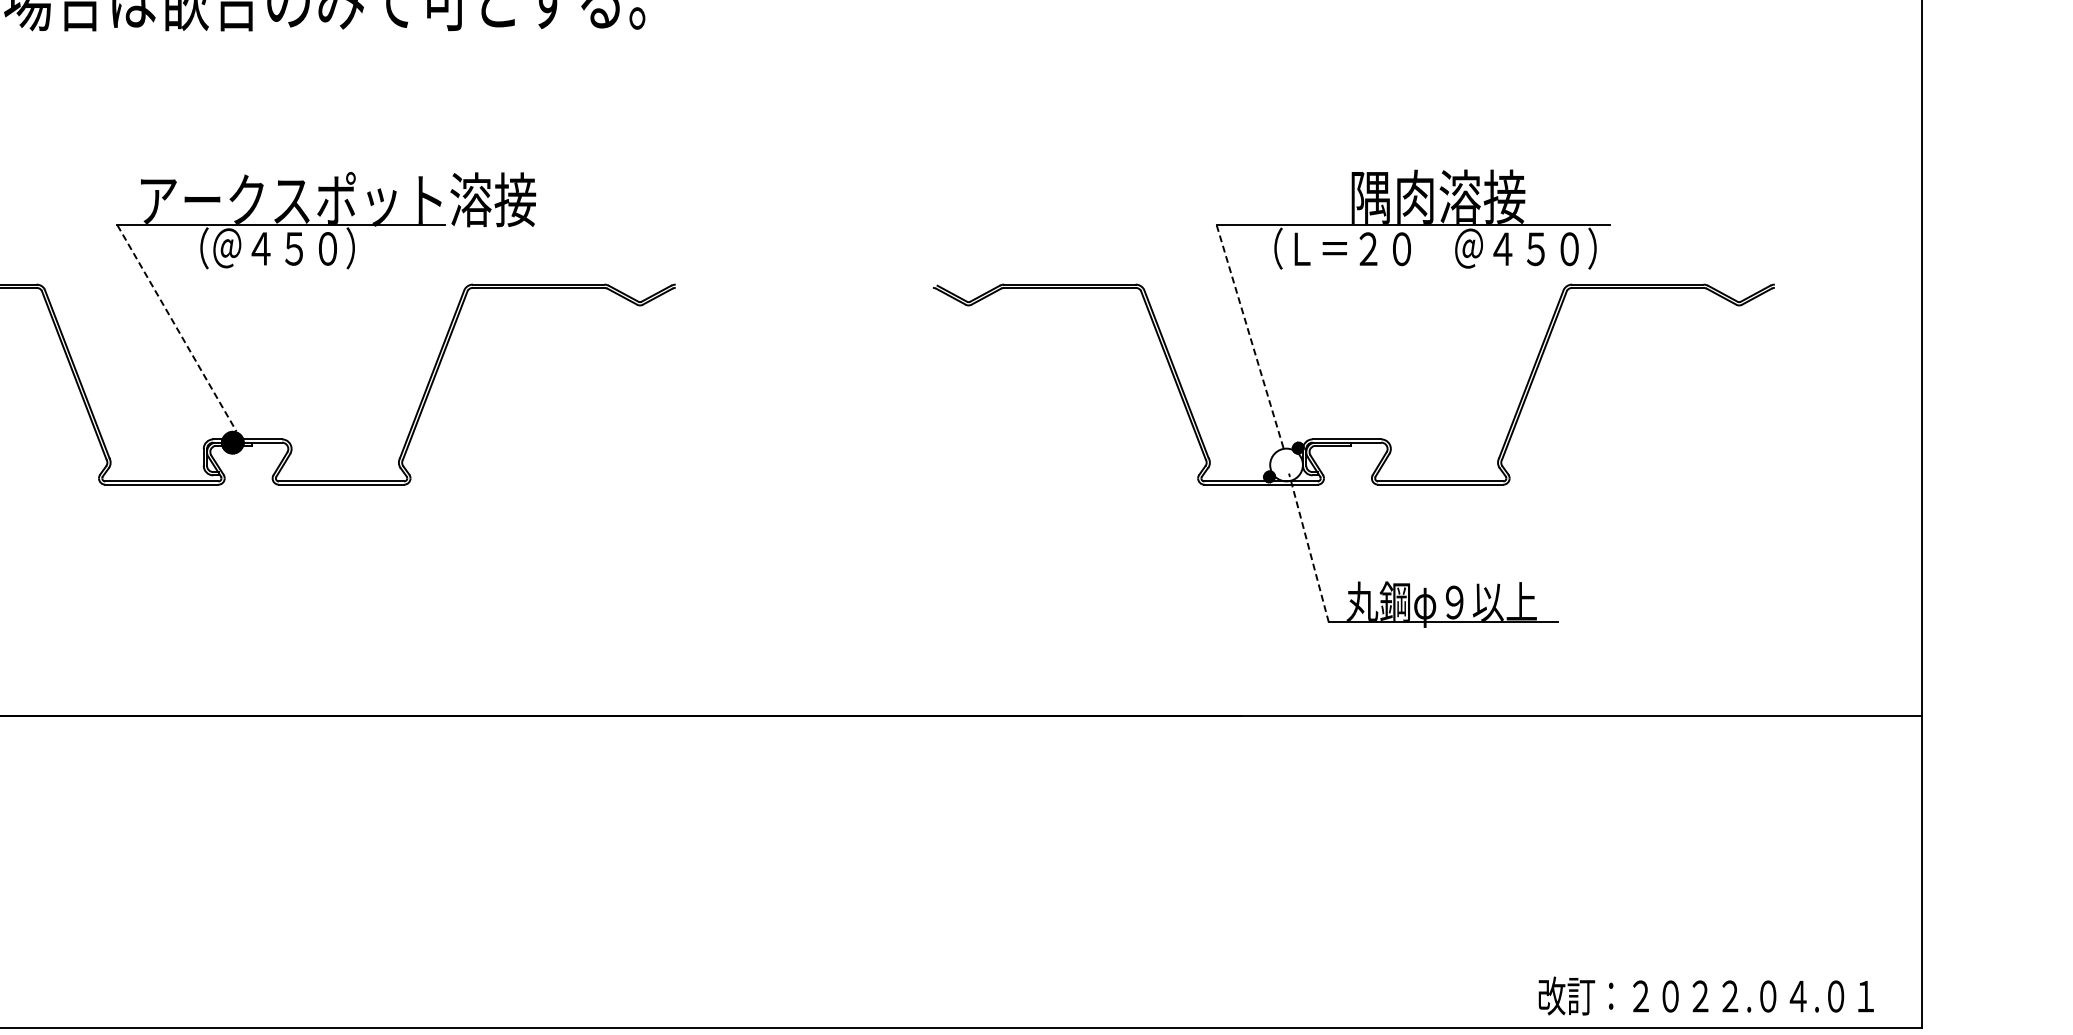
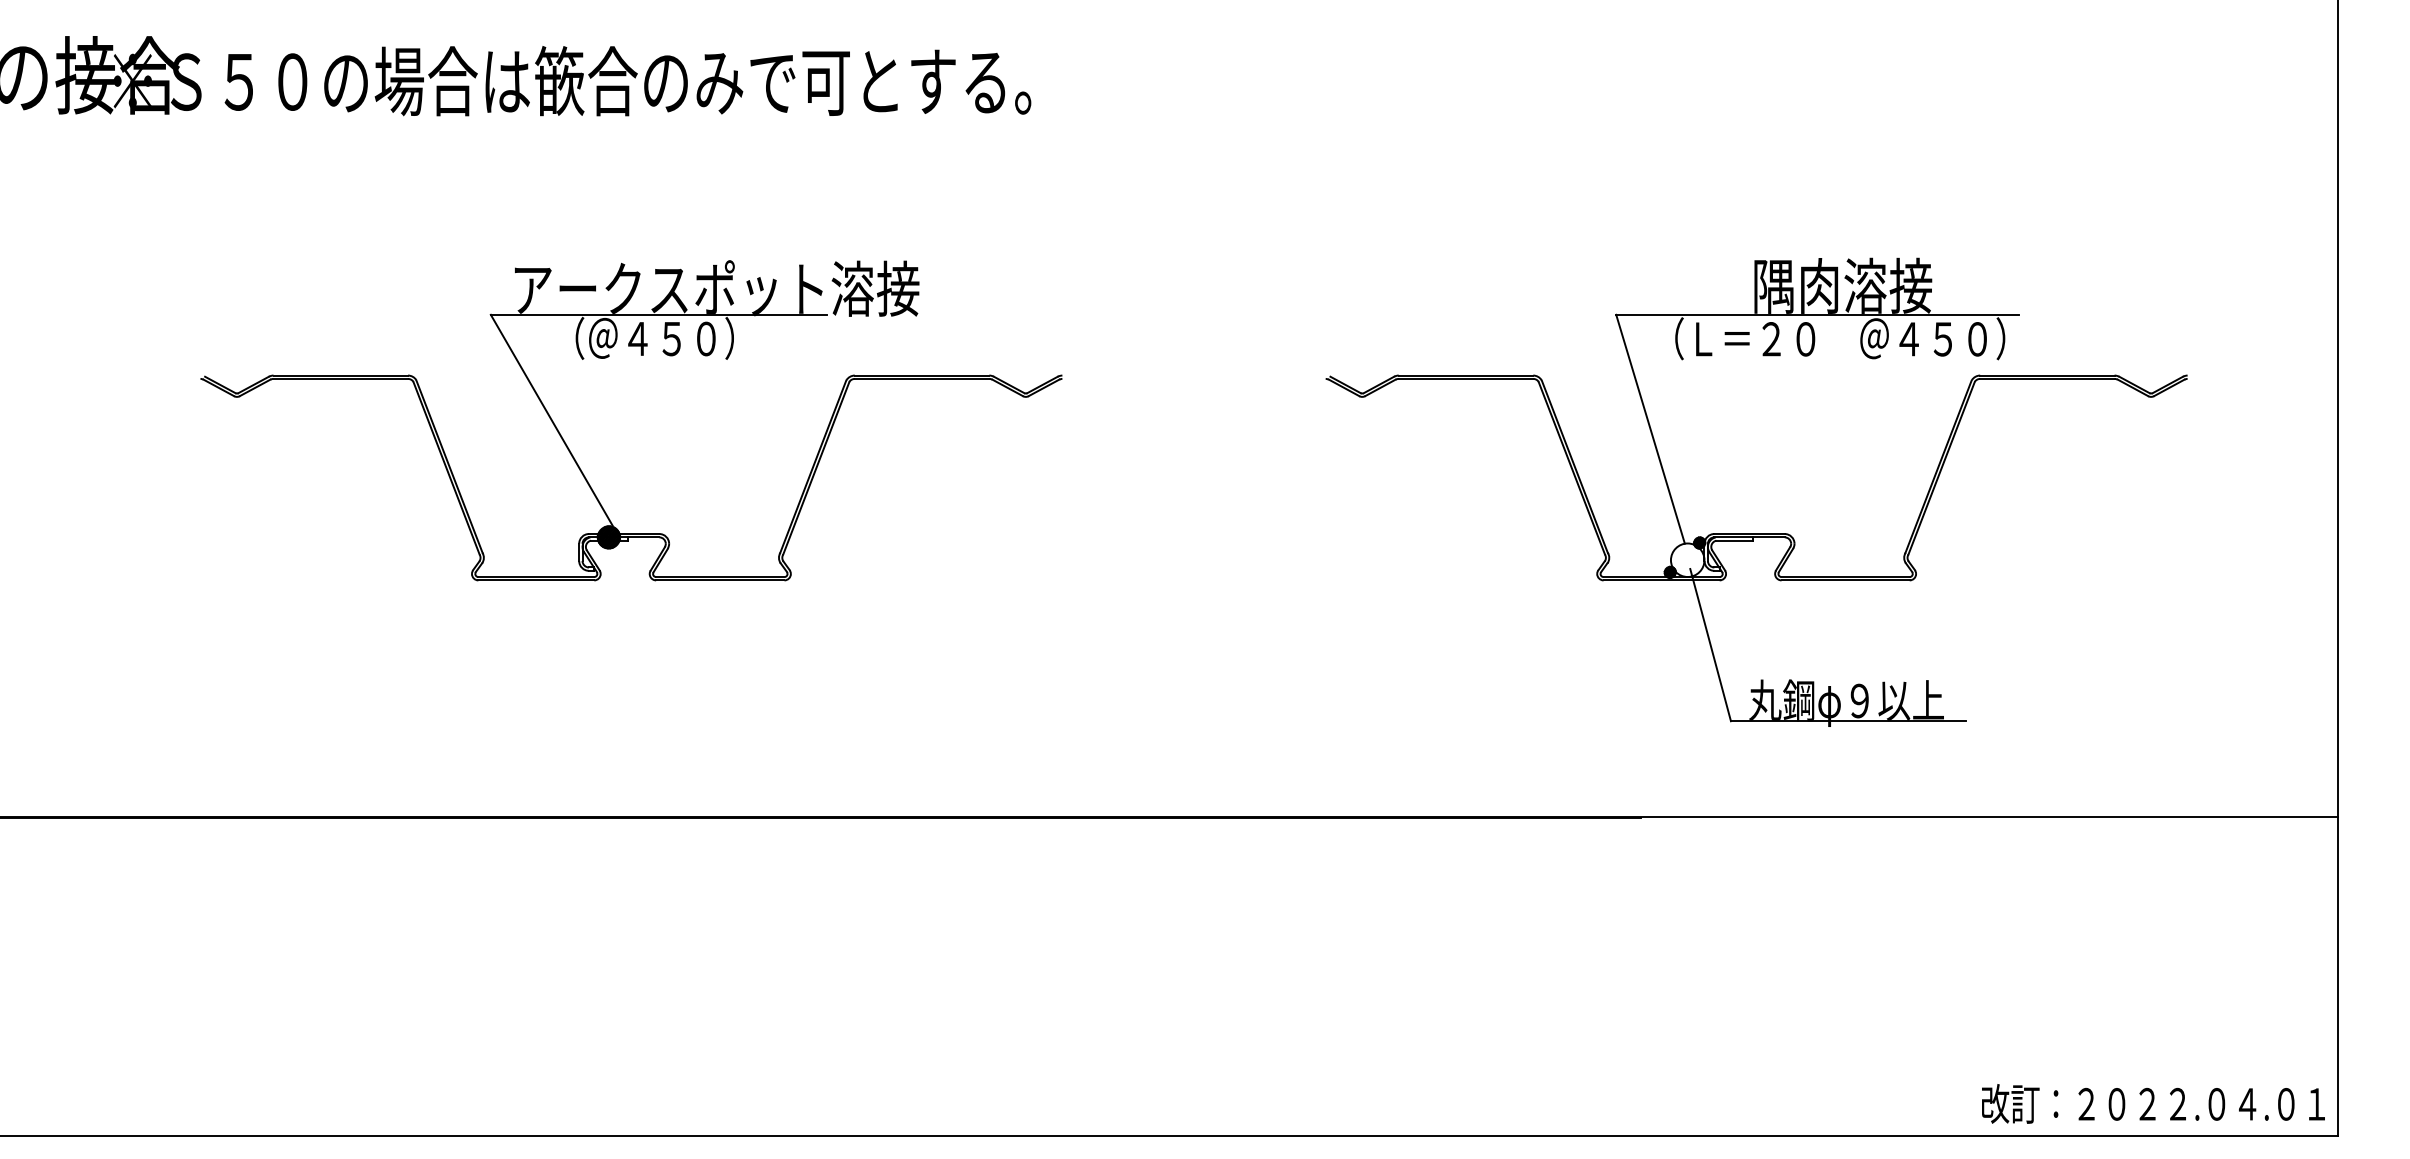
line: (176, 328) -> (551, 420), dashed -> solid
line: (1250, 337) -> (1650, 429), dashed -> solid
line: (1308, 548) -> (1710, 645), dashed -> solid
text: (1706, 995) -> (2153, 1103), moved

